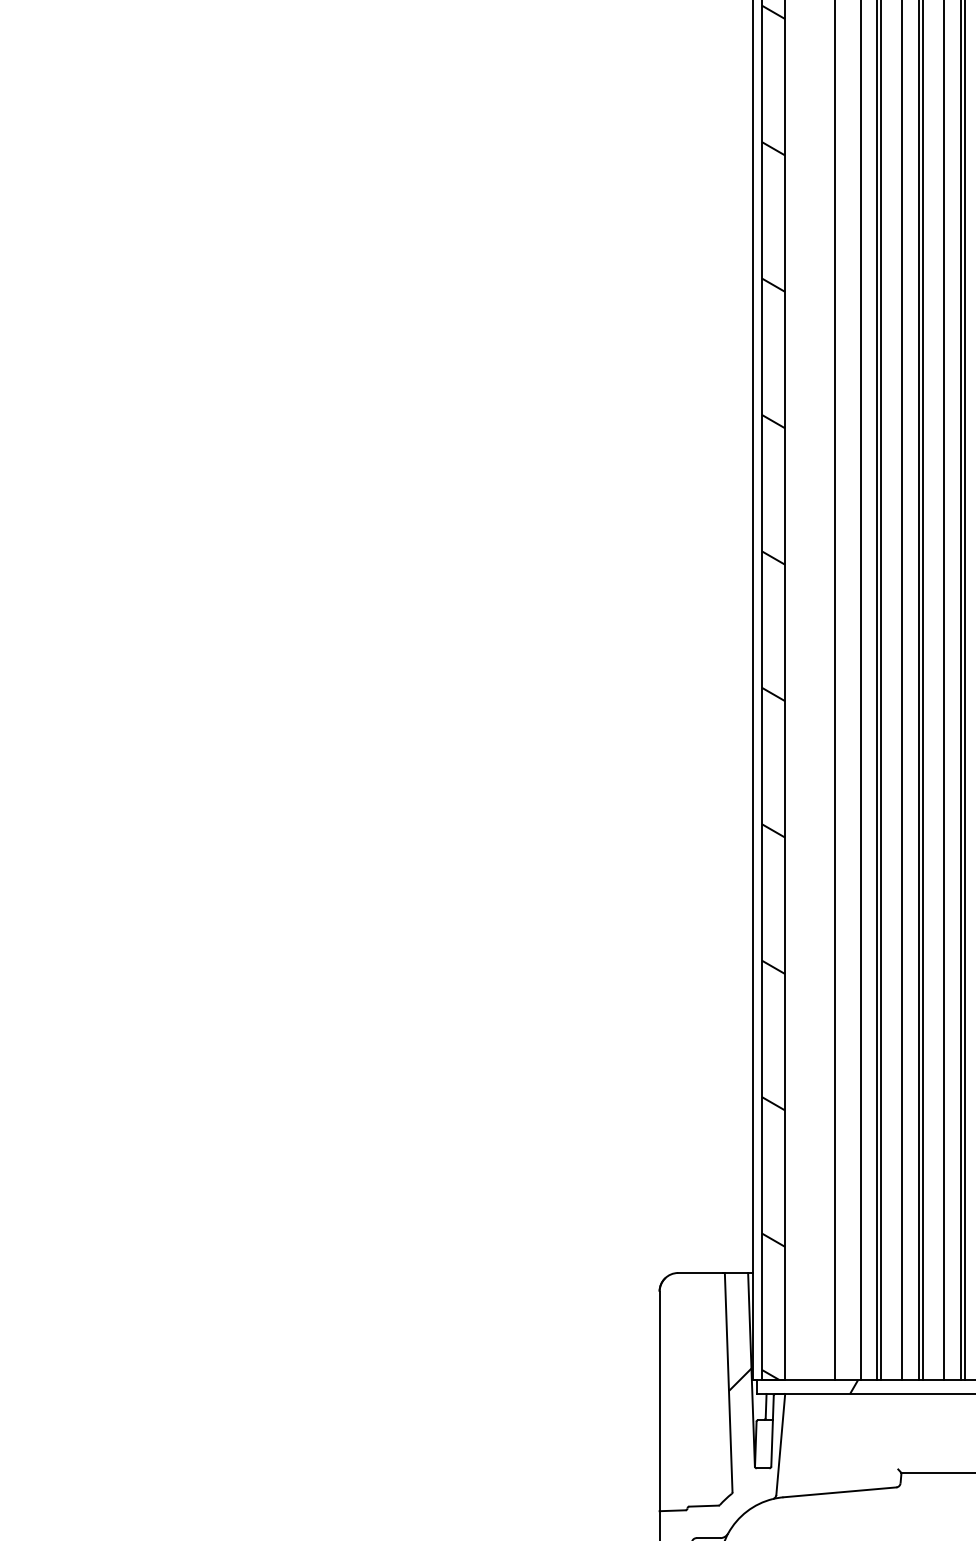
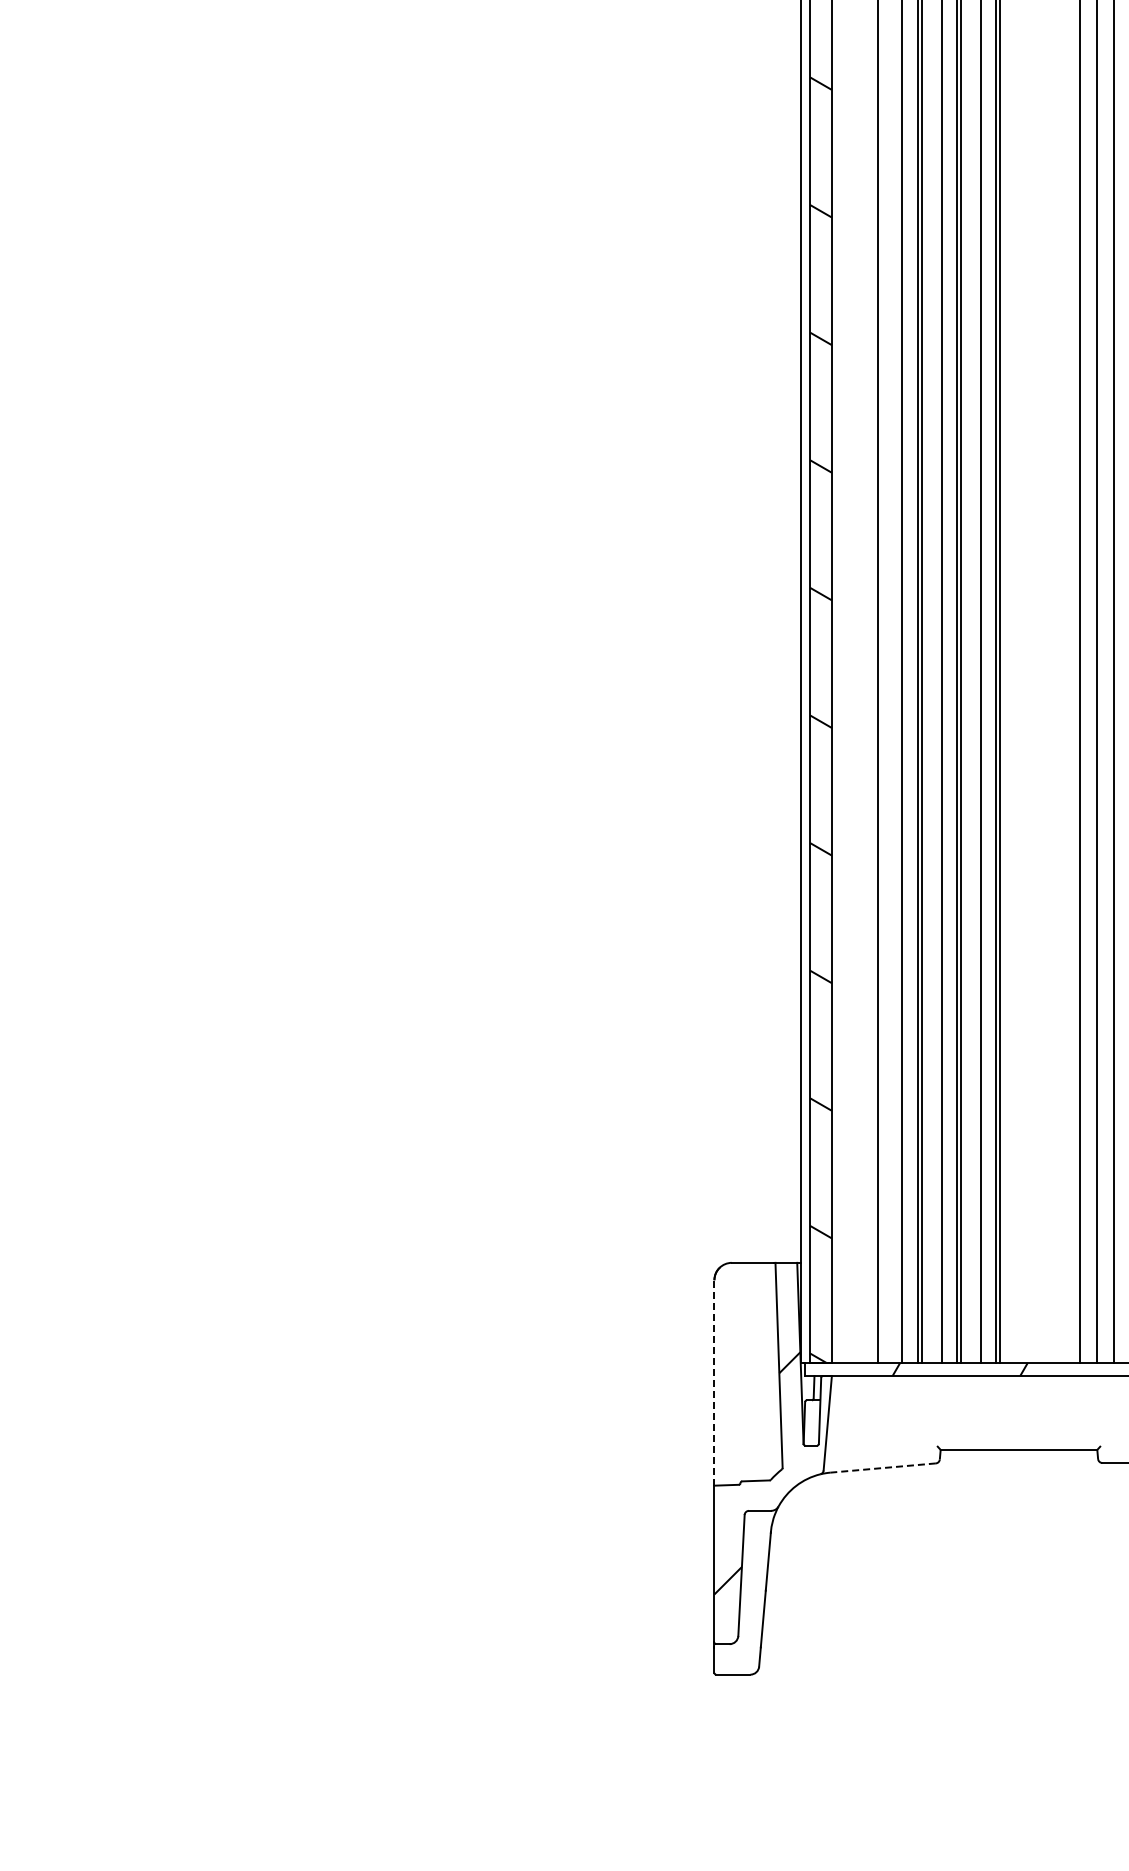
line: (659, 1400) -> (714, 1382), solid -> dashed
line: (840, 1492) -> (883, 1468), solid -> dashed

